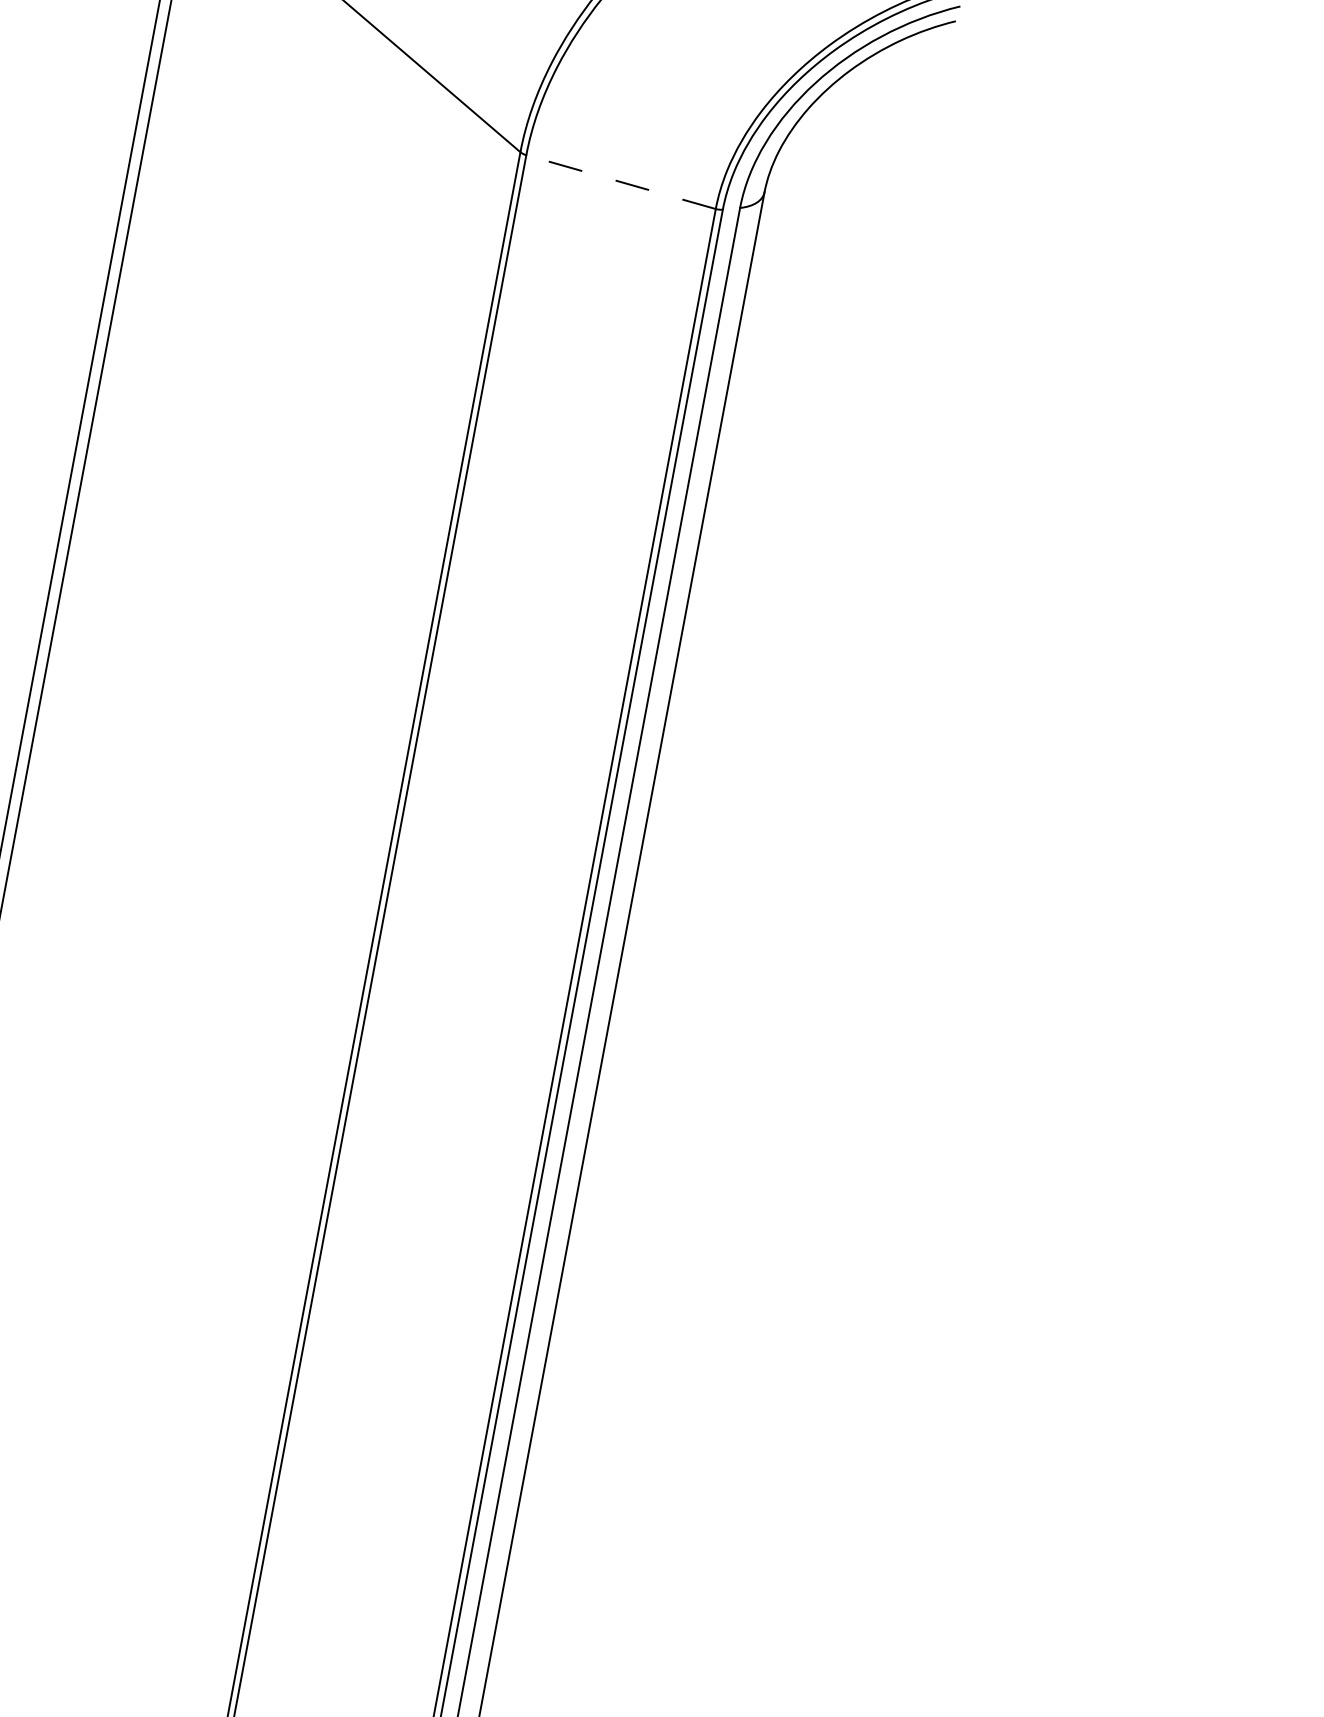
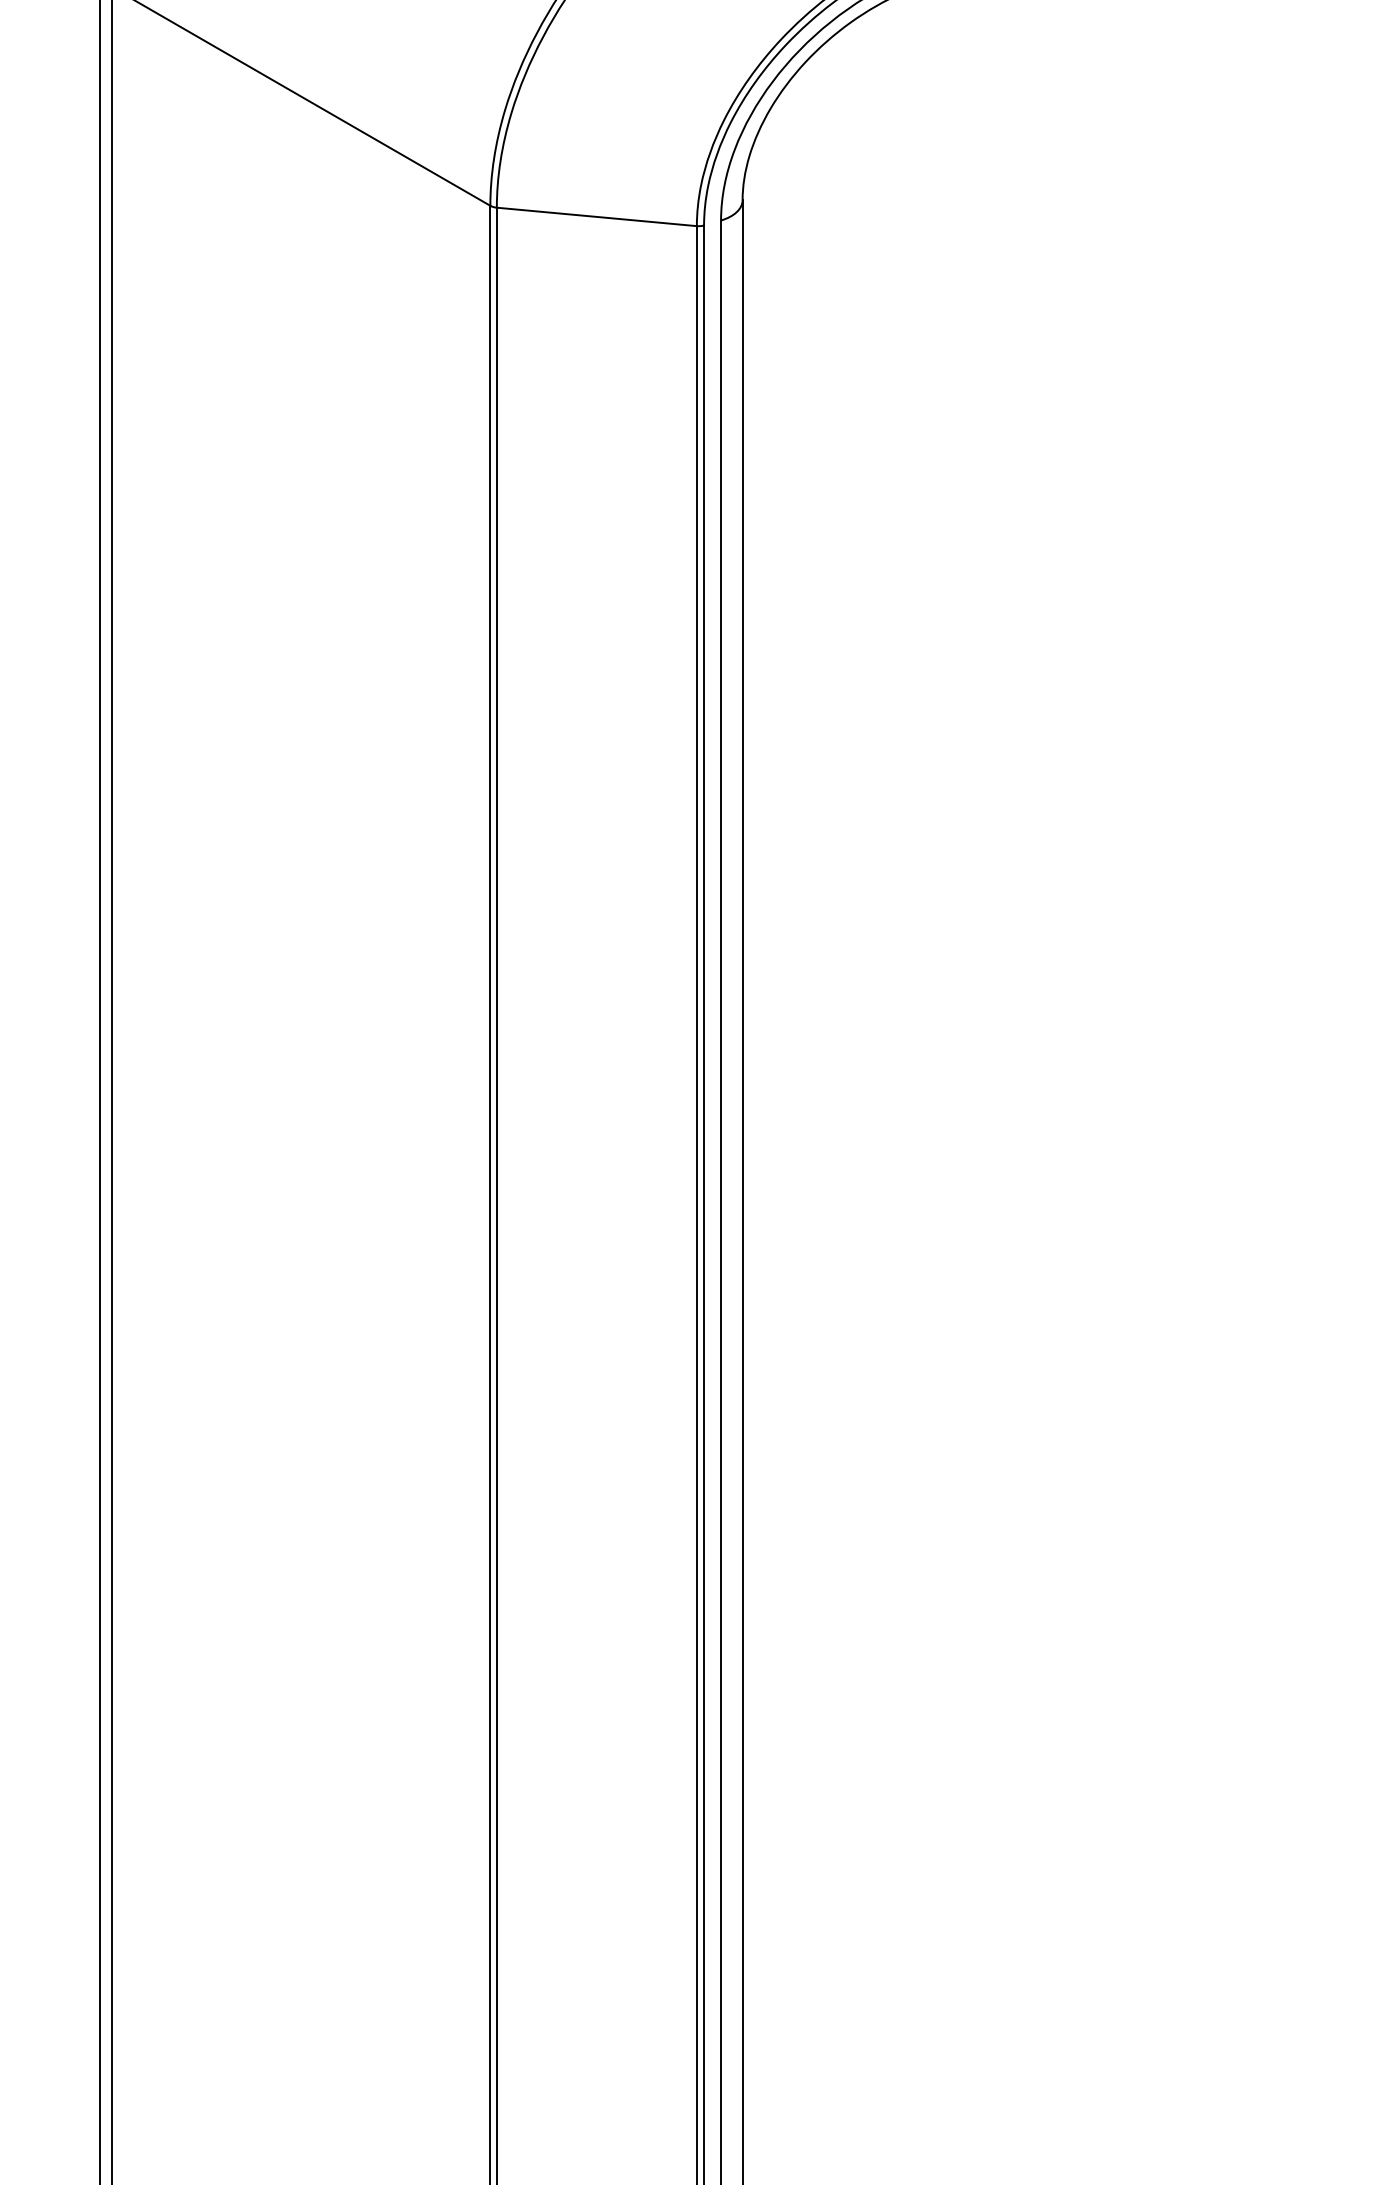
line: (620, 181) -> (596, 216), dashed -> solid

